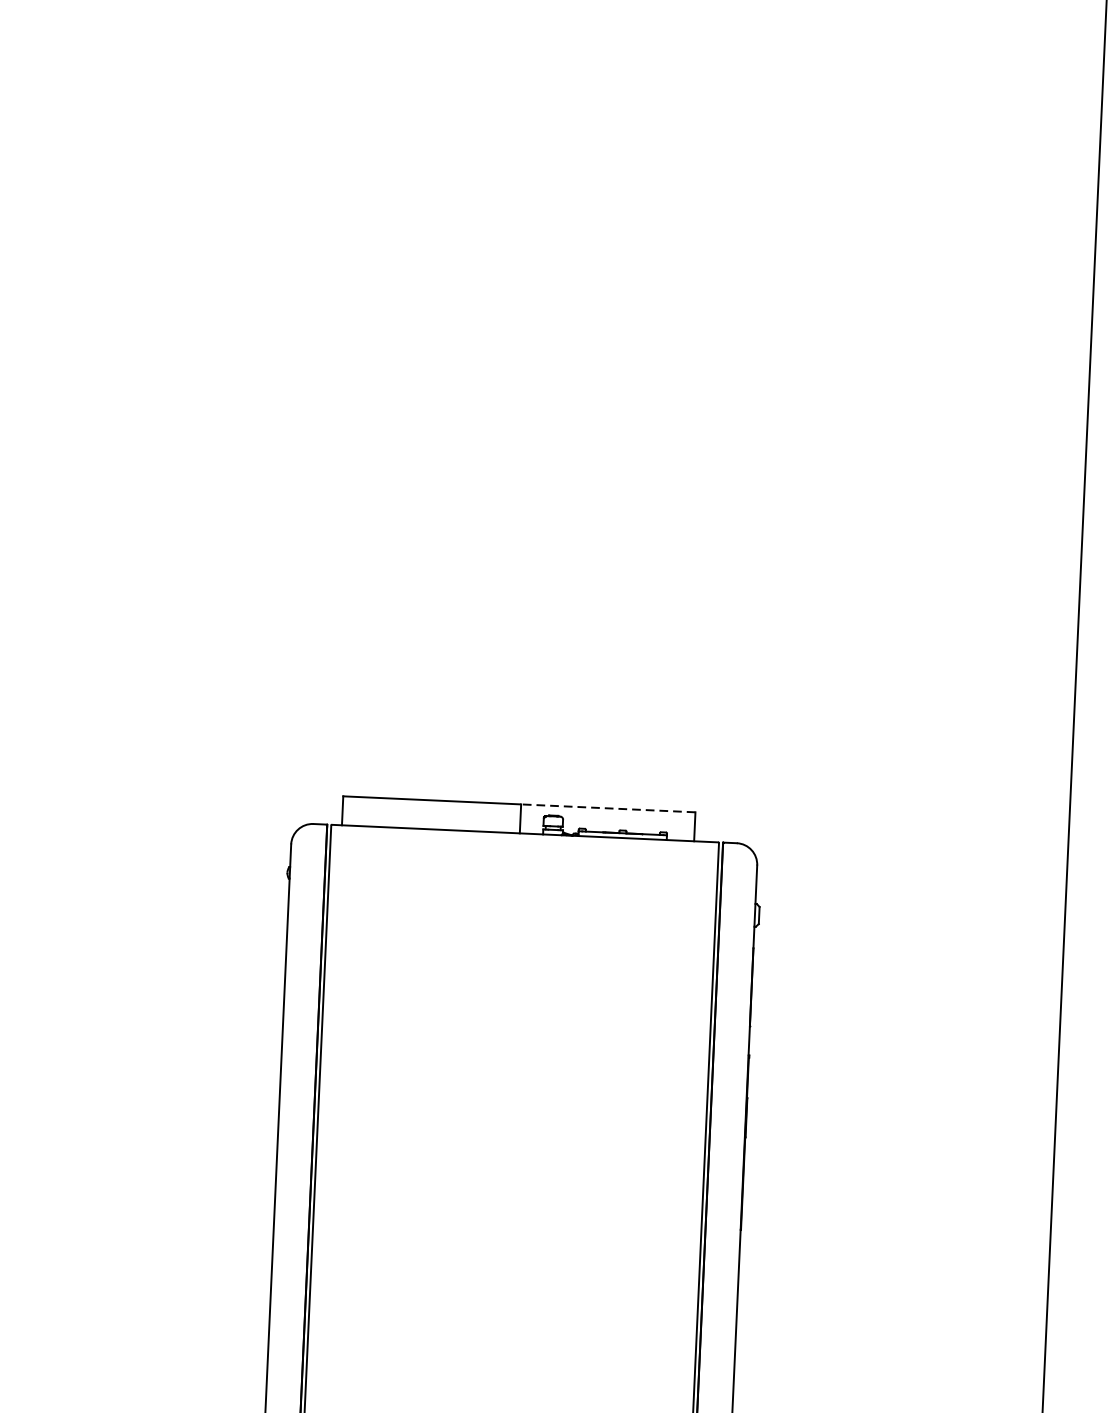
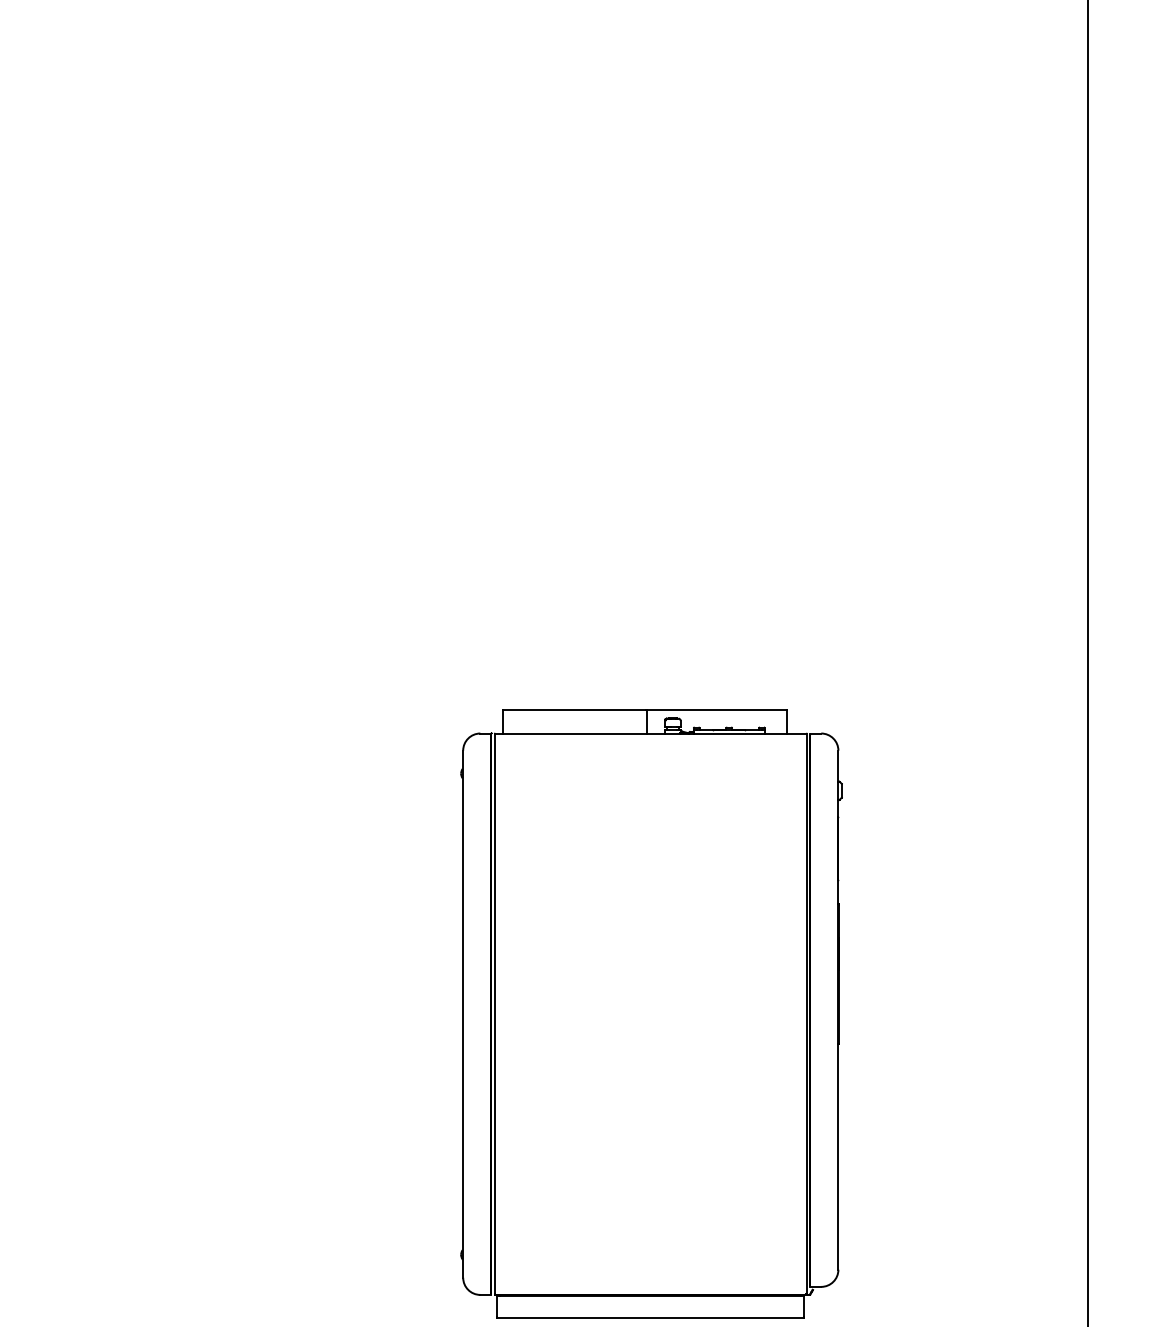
line: (608, 808) -> (716, 710), dashed -> solid

